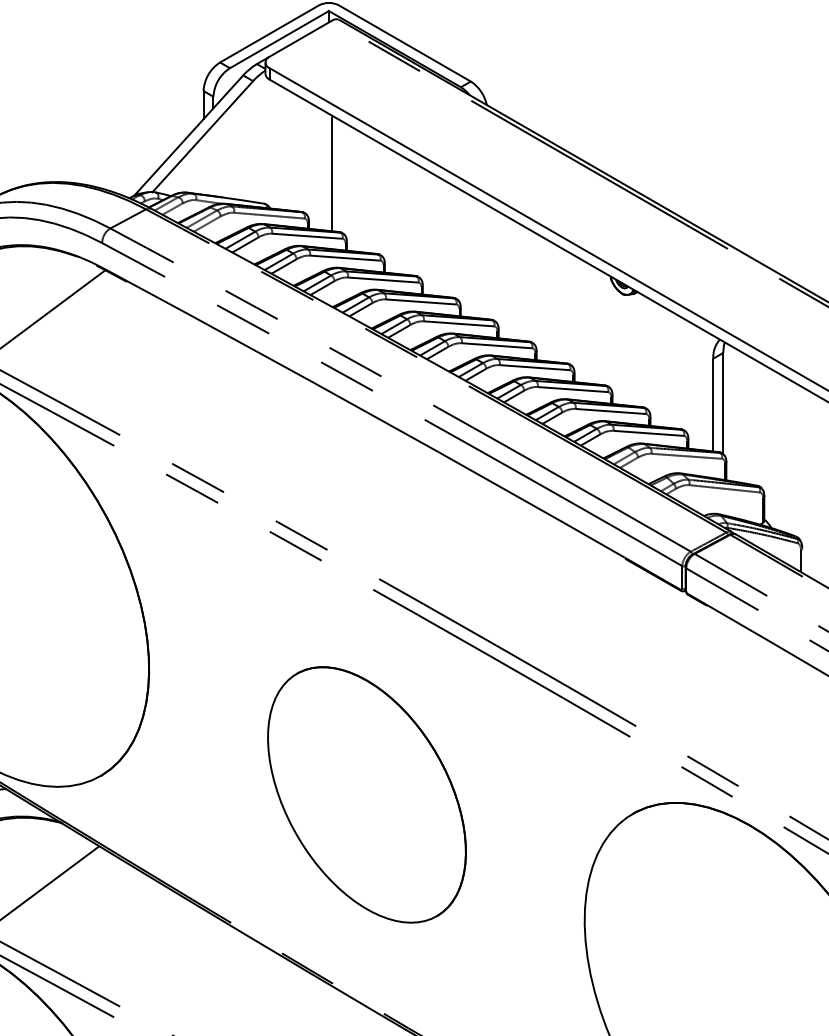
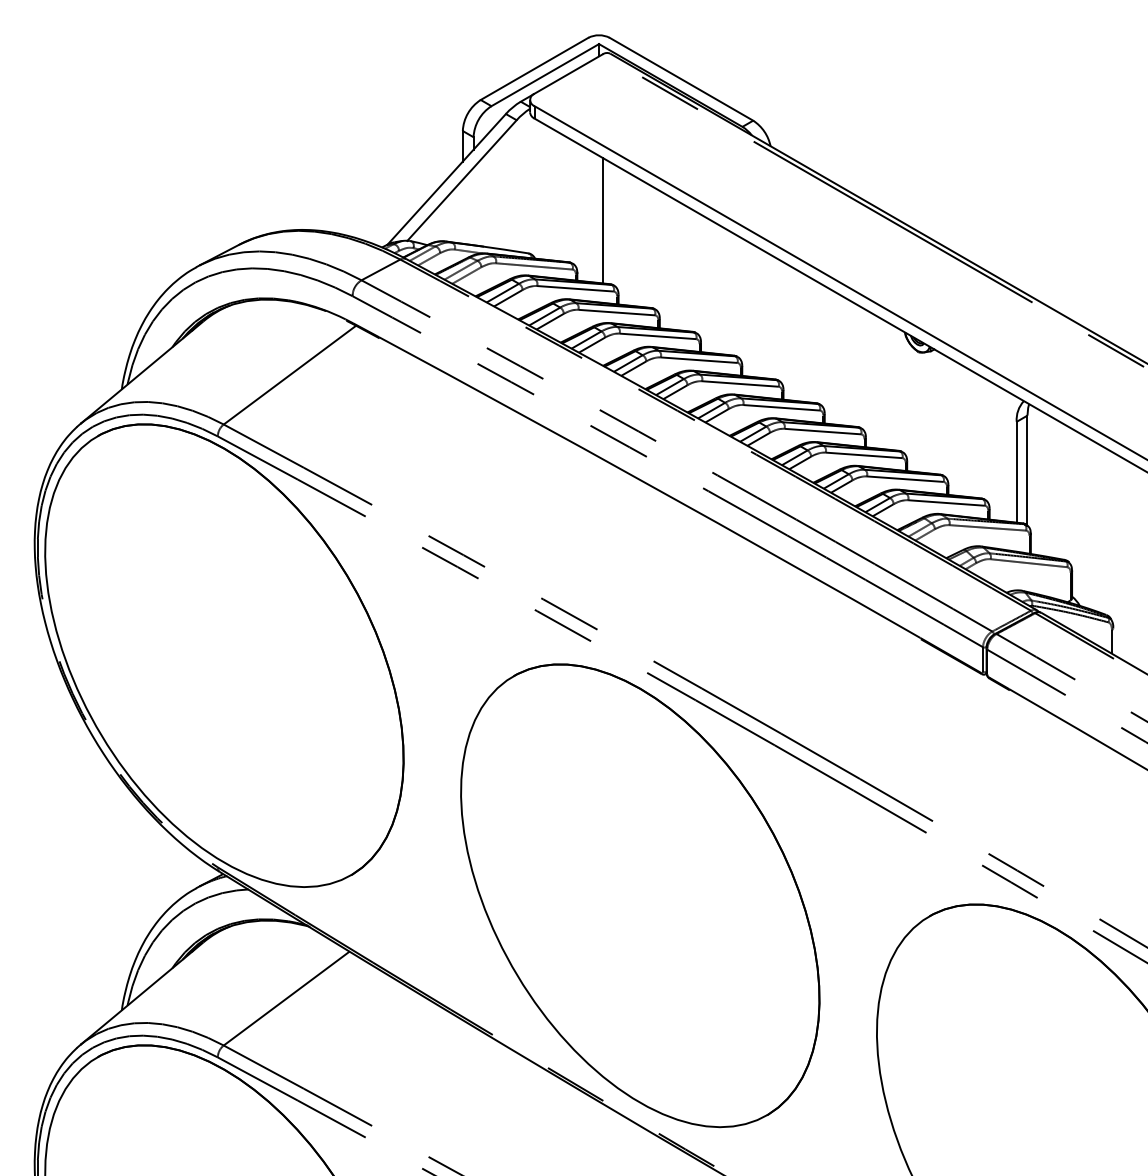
part: (367, 794) -> (640, 895), size x1.67

